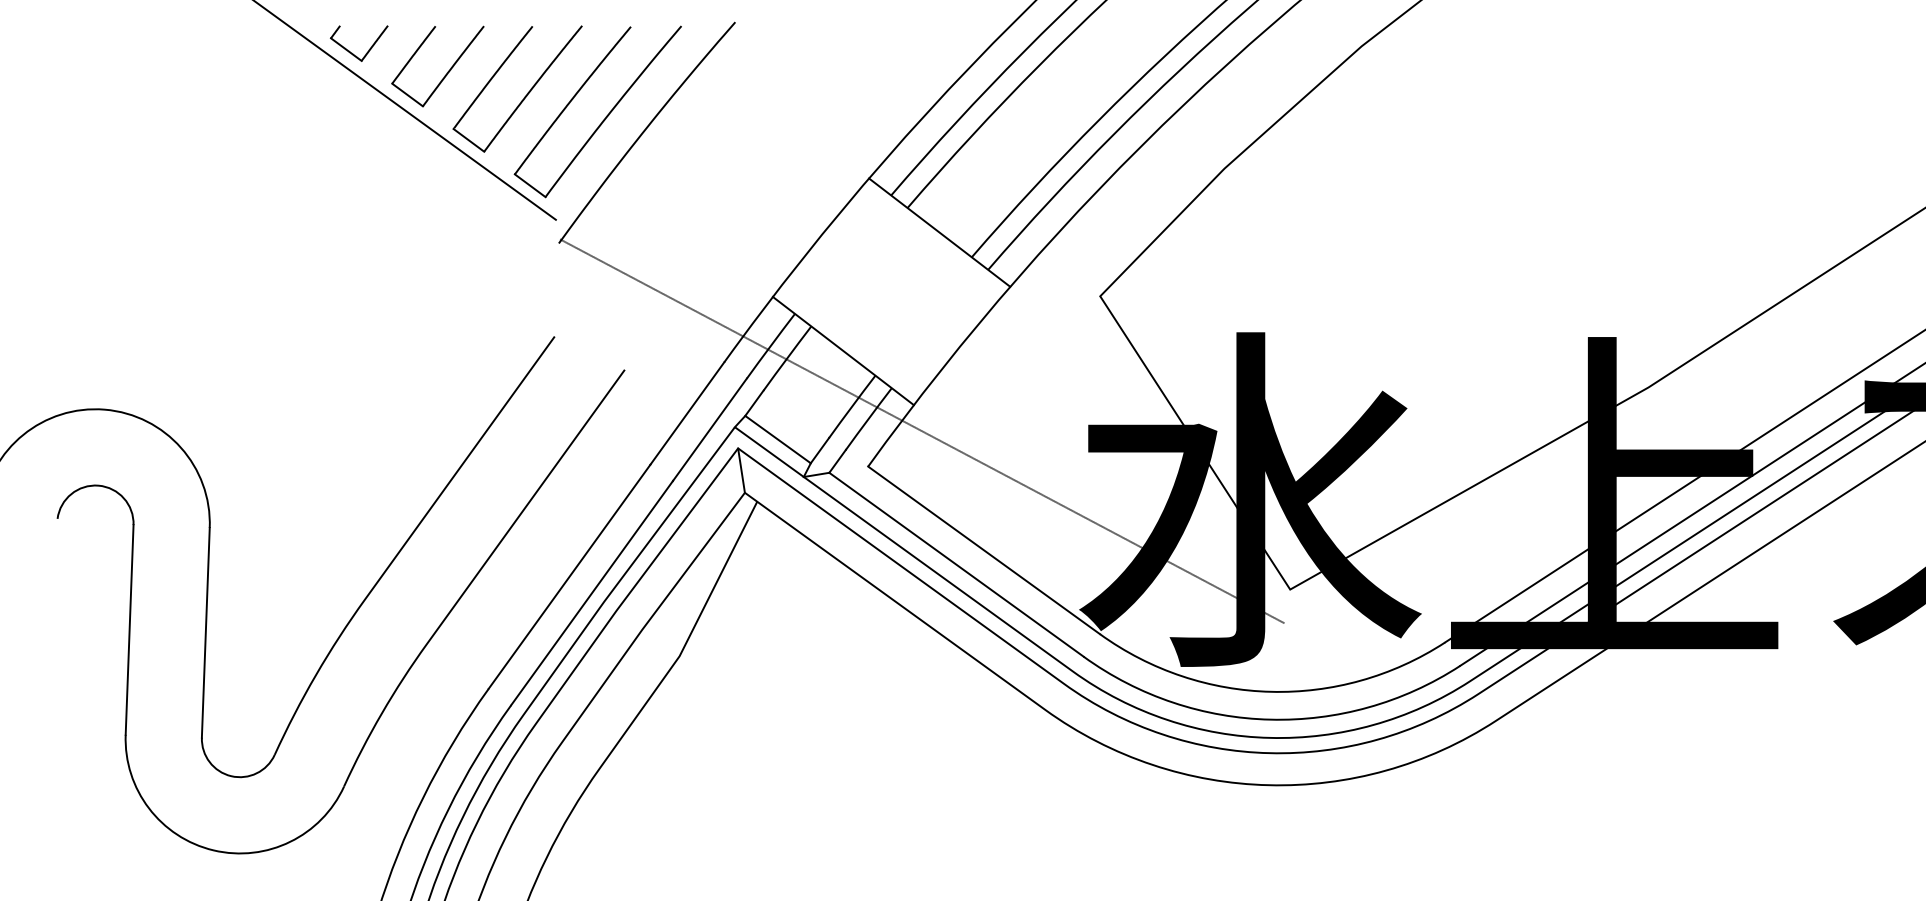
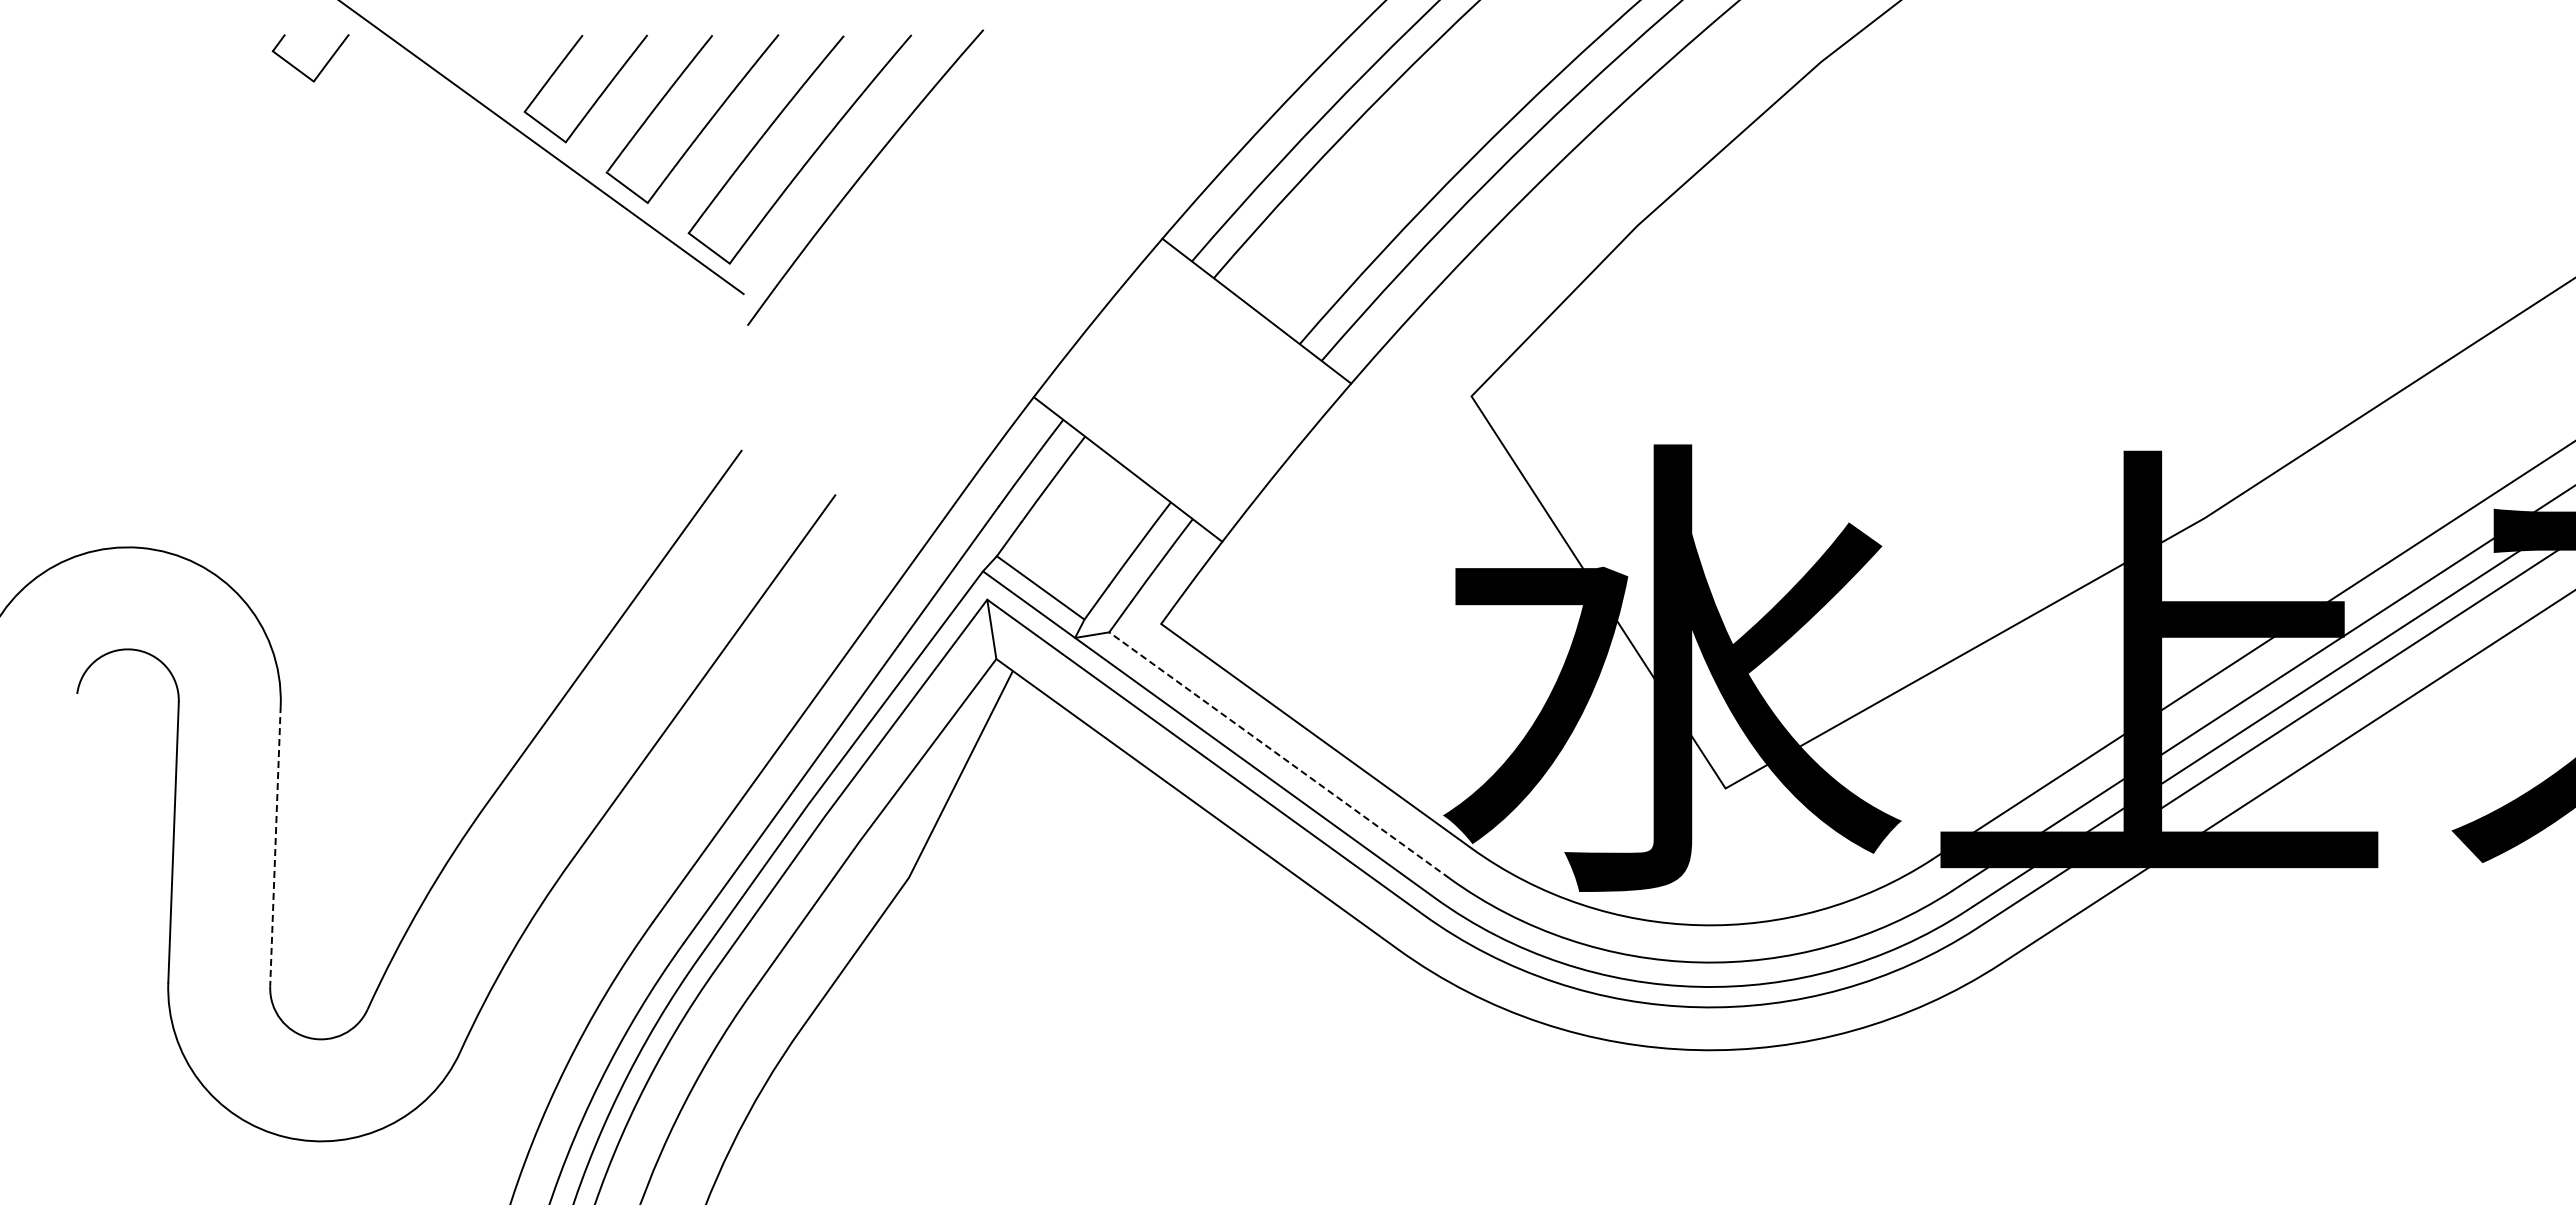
part: (368, 49) -> (323, 66), moved
line: (922, 431) -> (1233, 576), removed
line: (956, 564) -> (1279, 755), solid -> dashed
line: (205, 632) -> (275, 846), solid -> dashed

